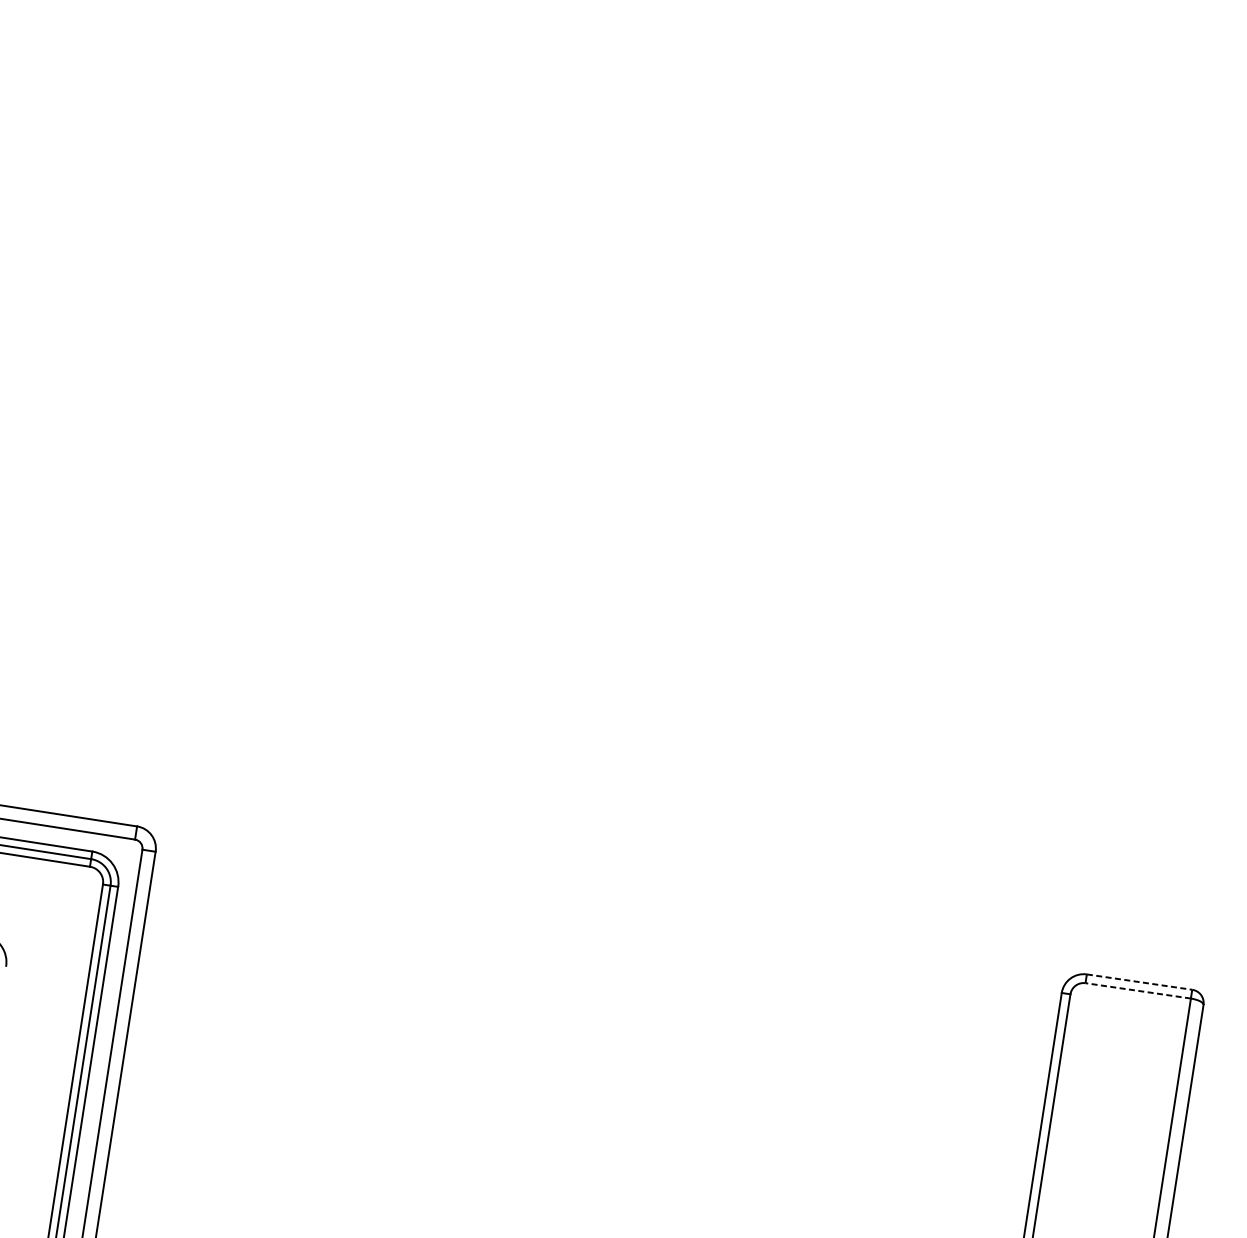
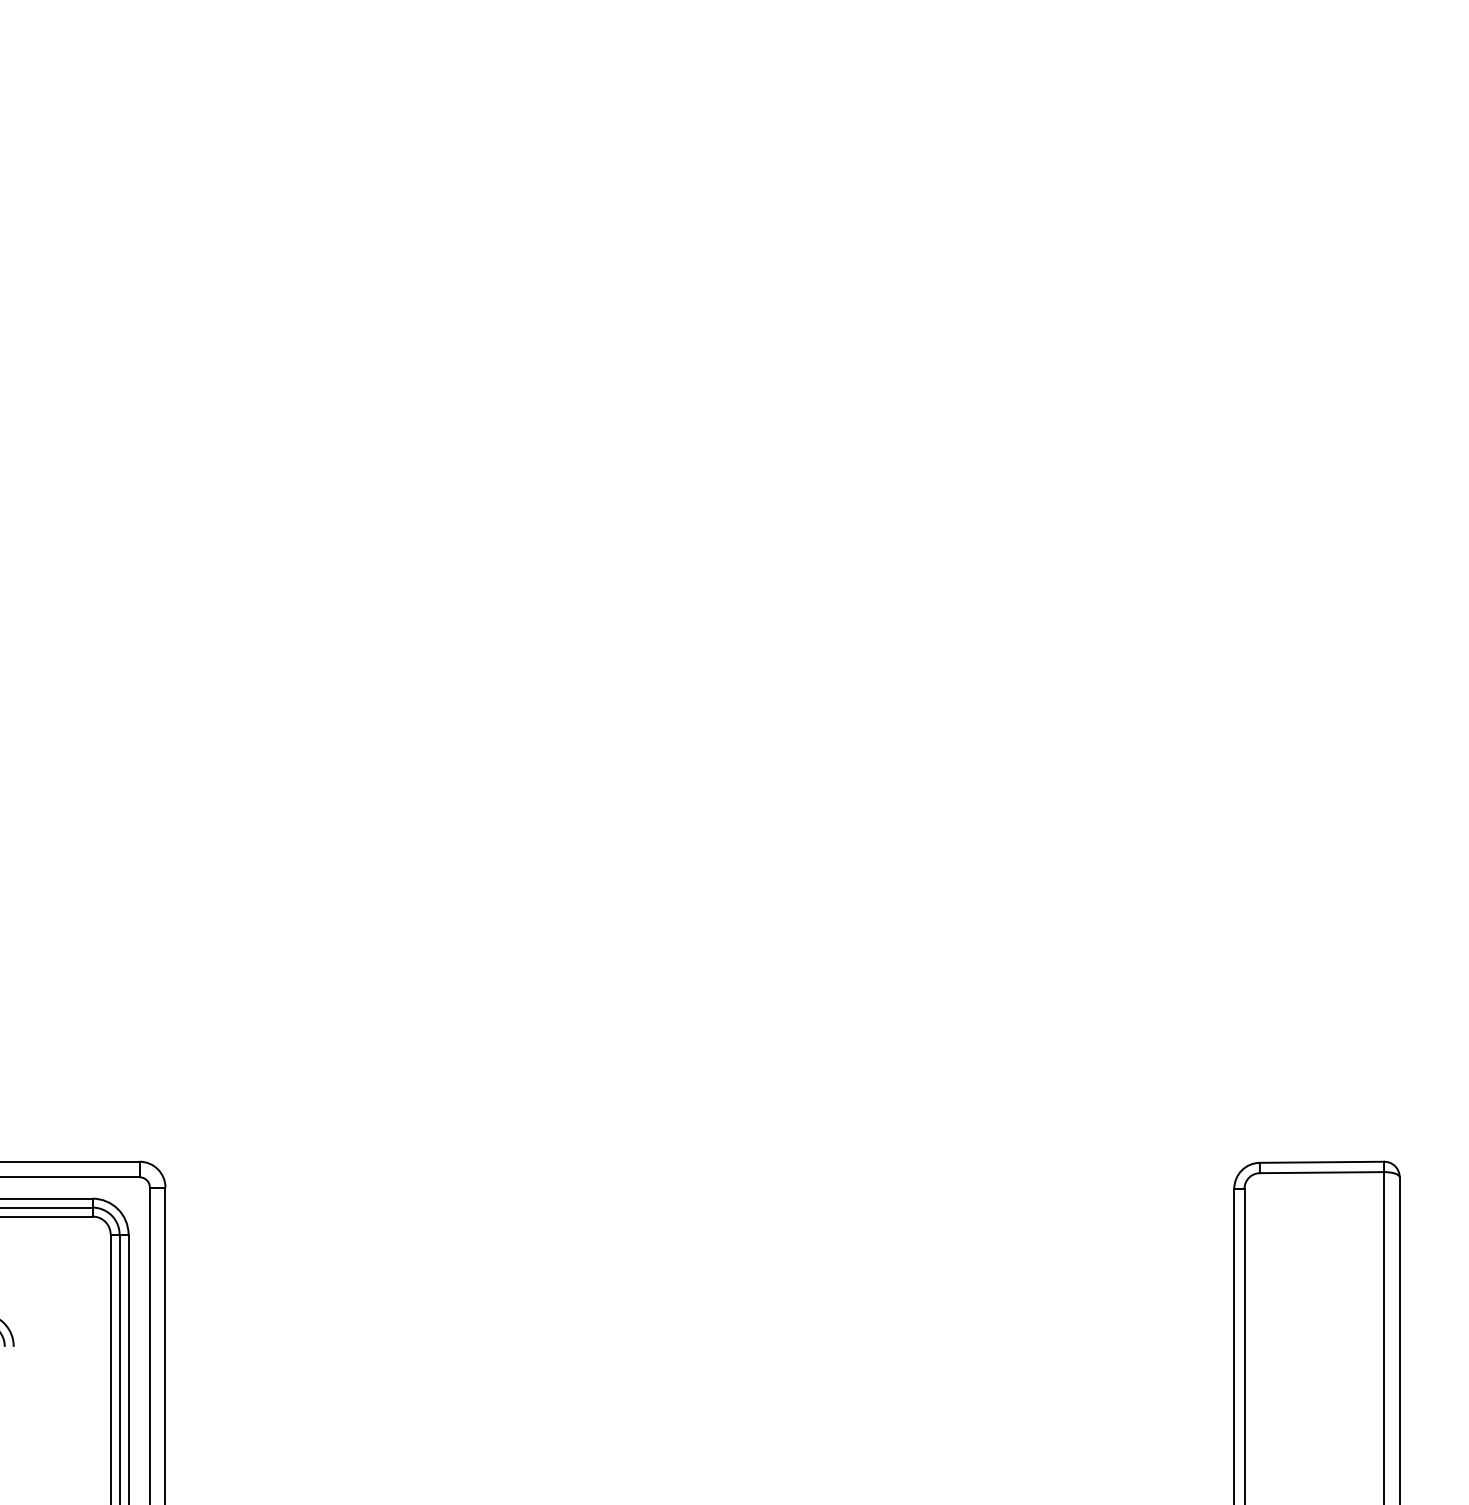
line: (1139, 982) -> (1322, 1162), dashed -> solid
line: (1137, 990) -> (1321, 1172), dashed -> solid

